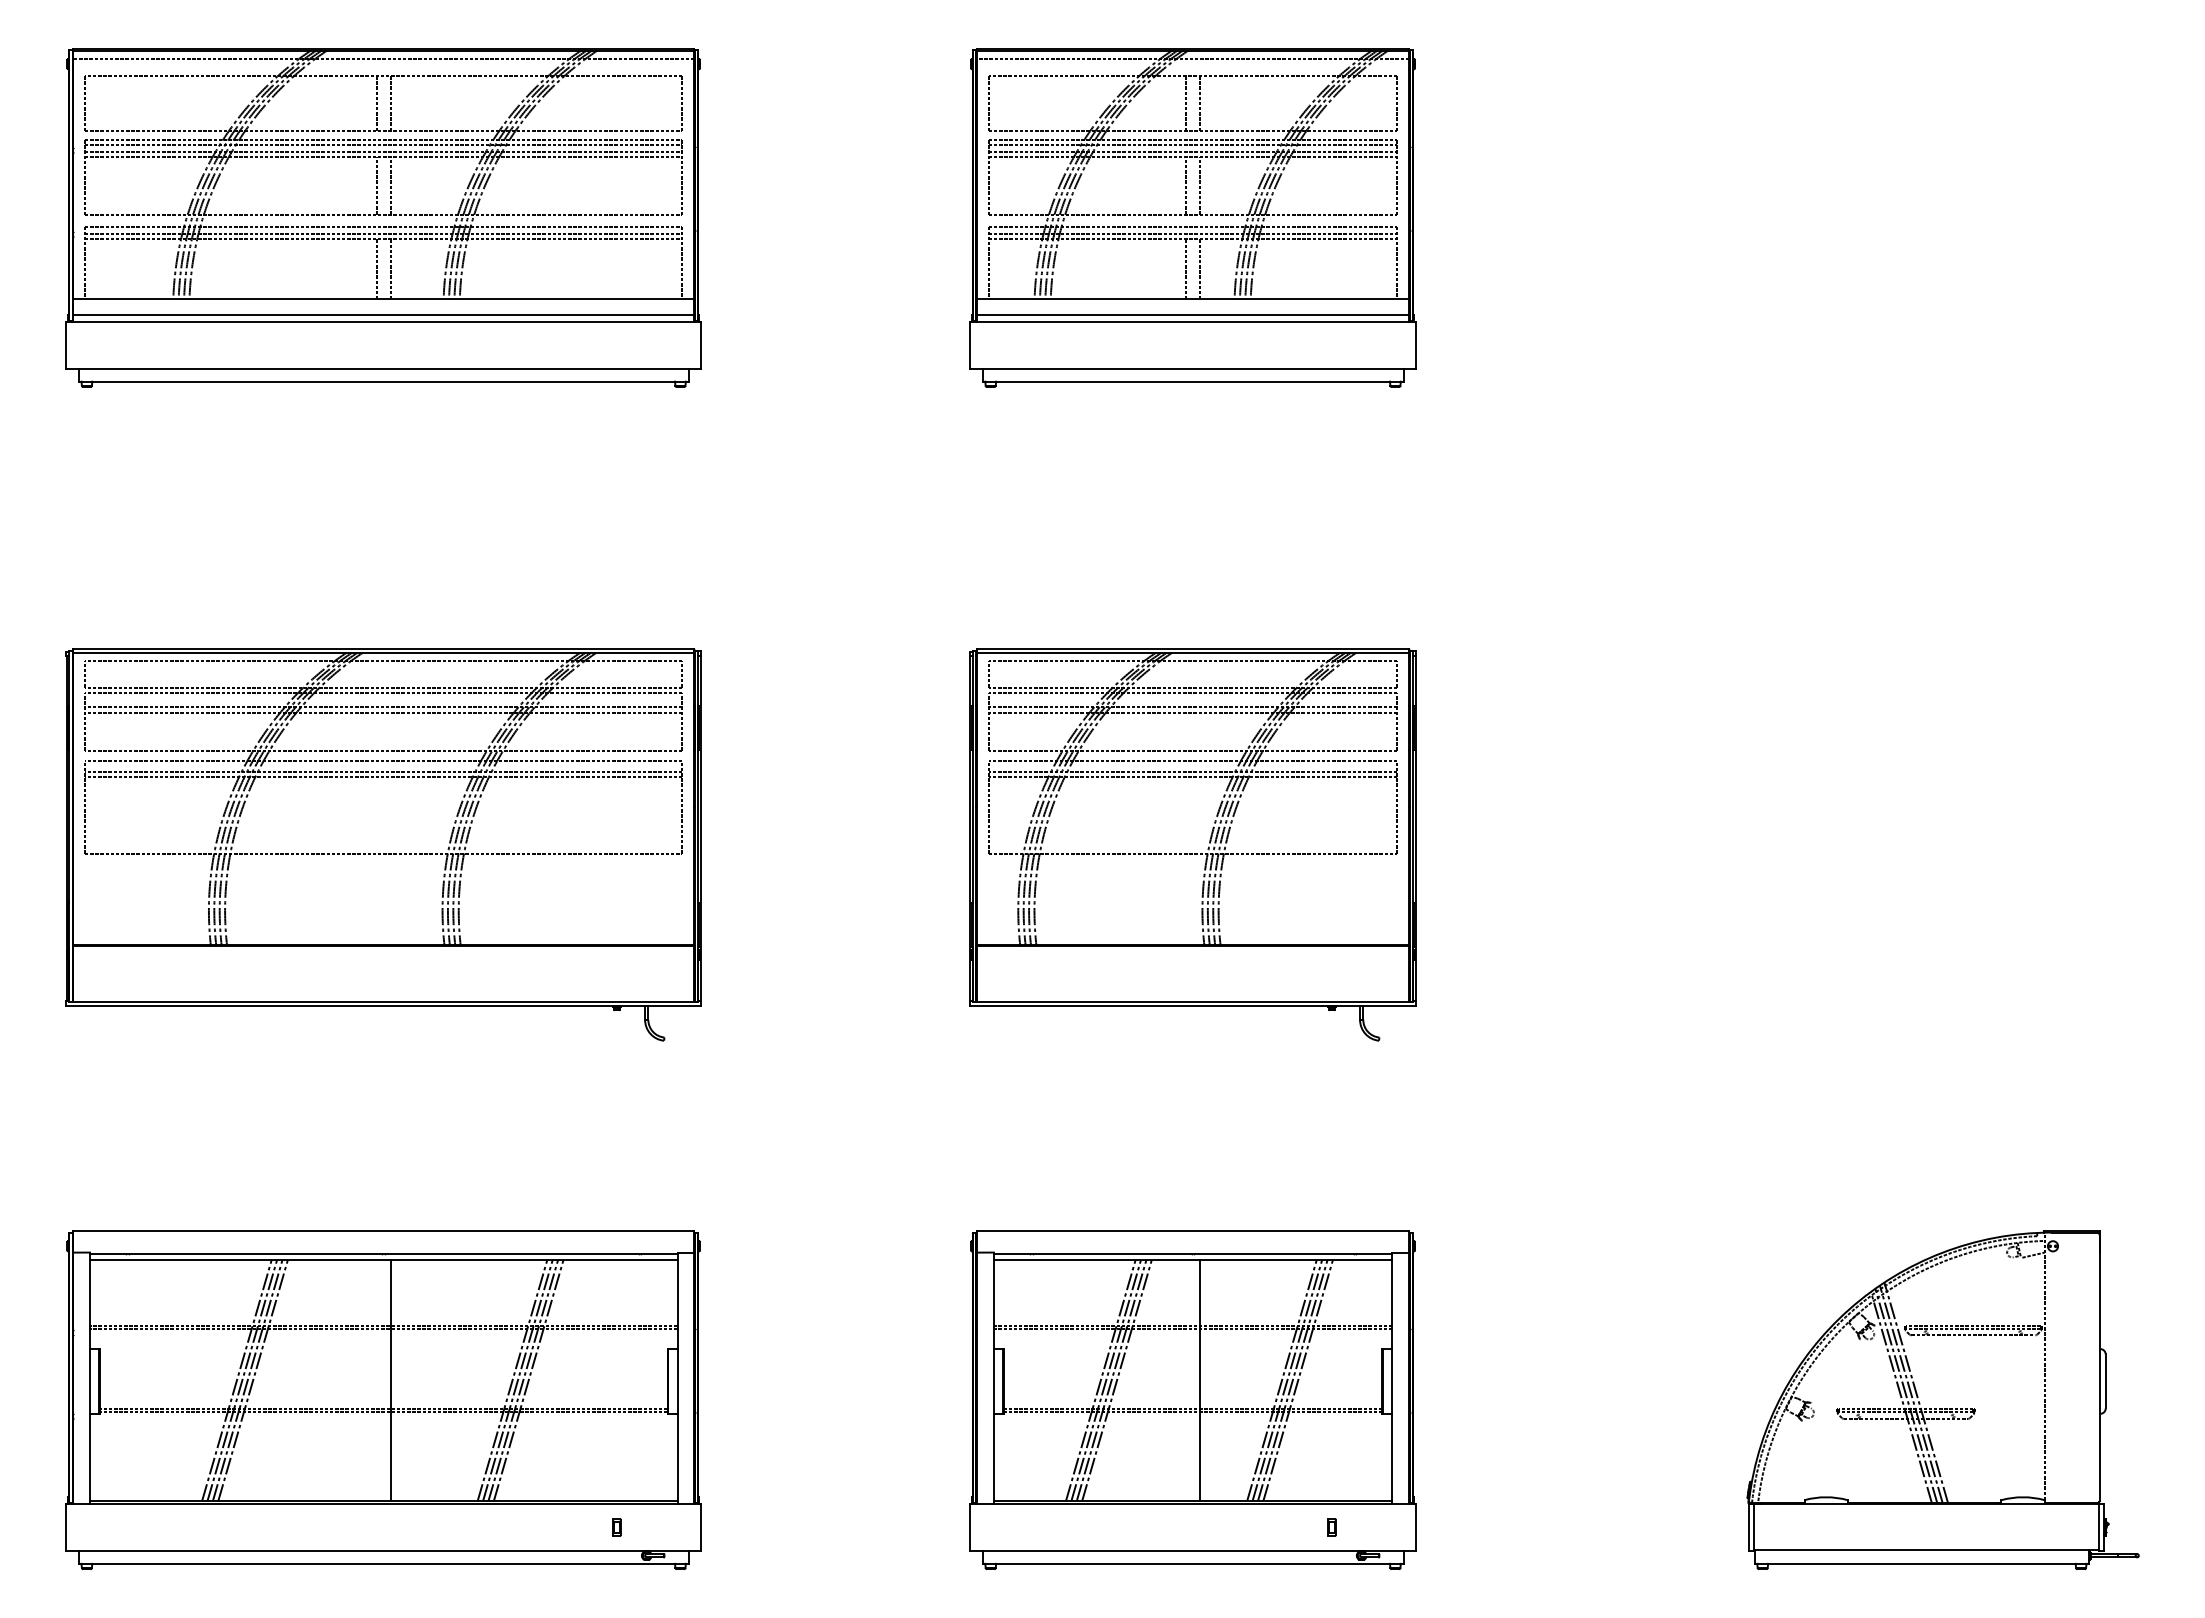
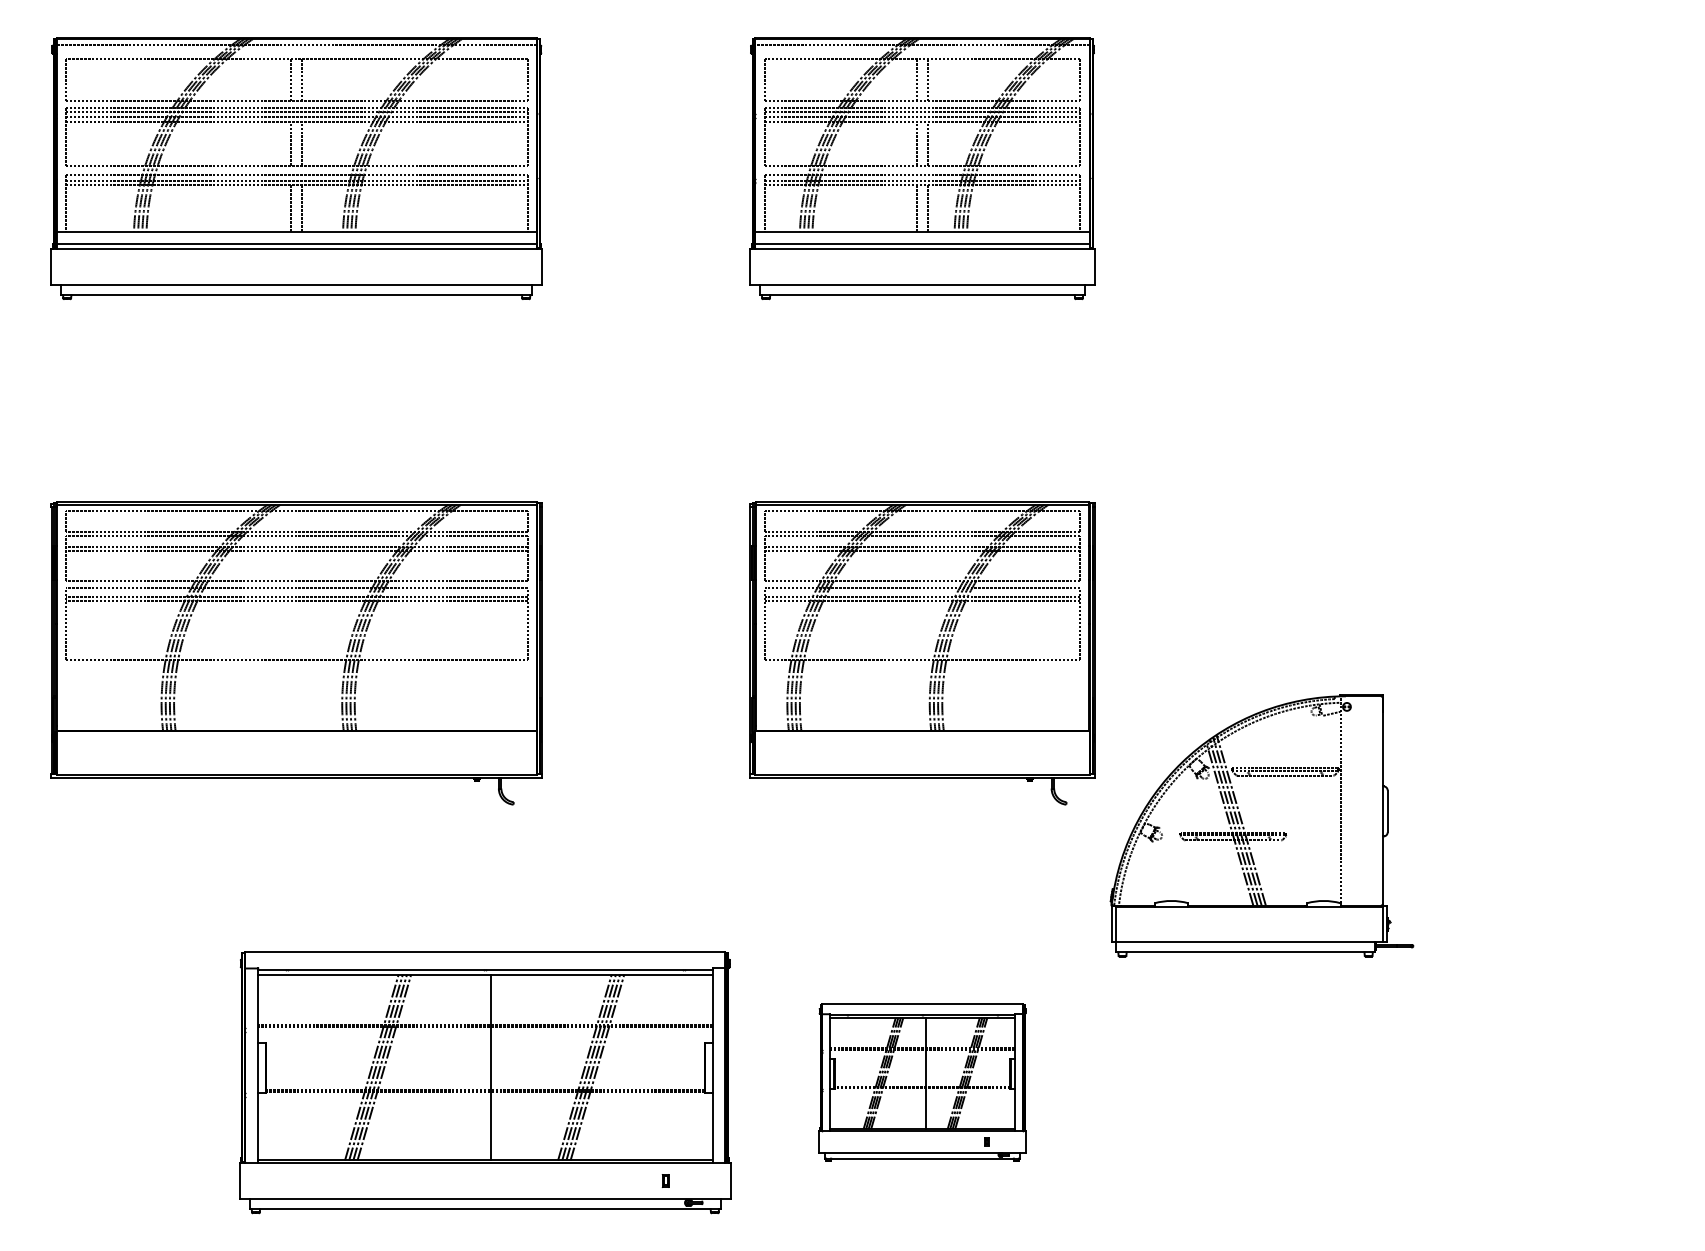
part: (383, 1399) -> (485, 1082), moved
part: (1192, 1400) -> (922, 1082), size x0.6
part: (1942, 1400) -> (1261, 826), moved

